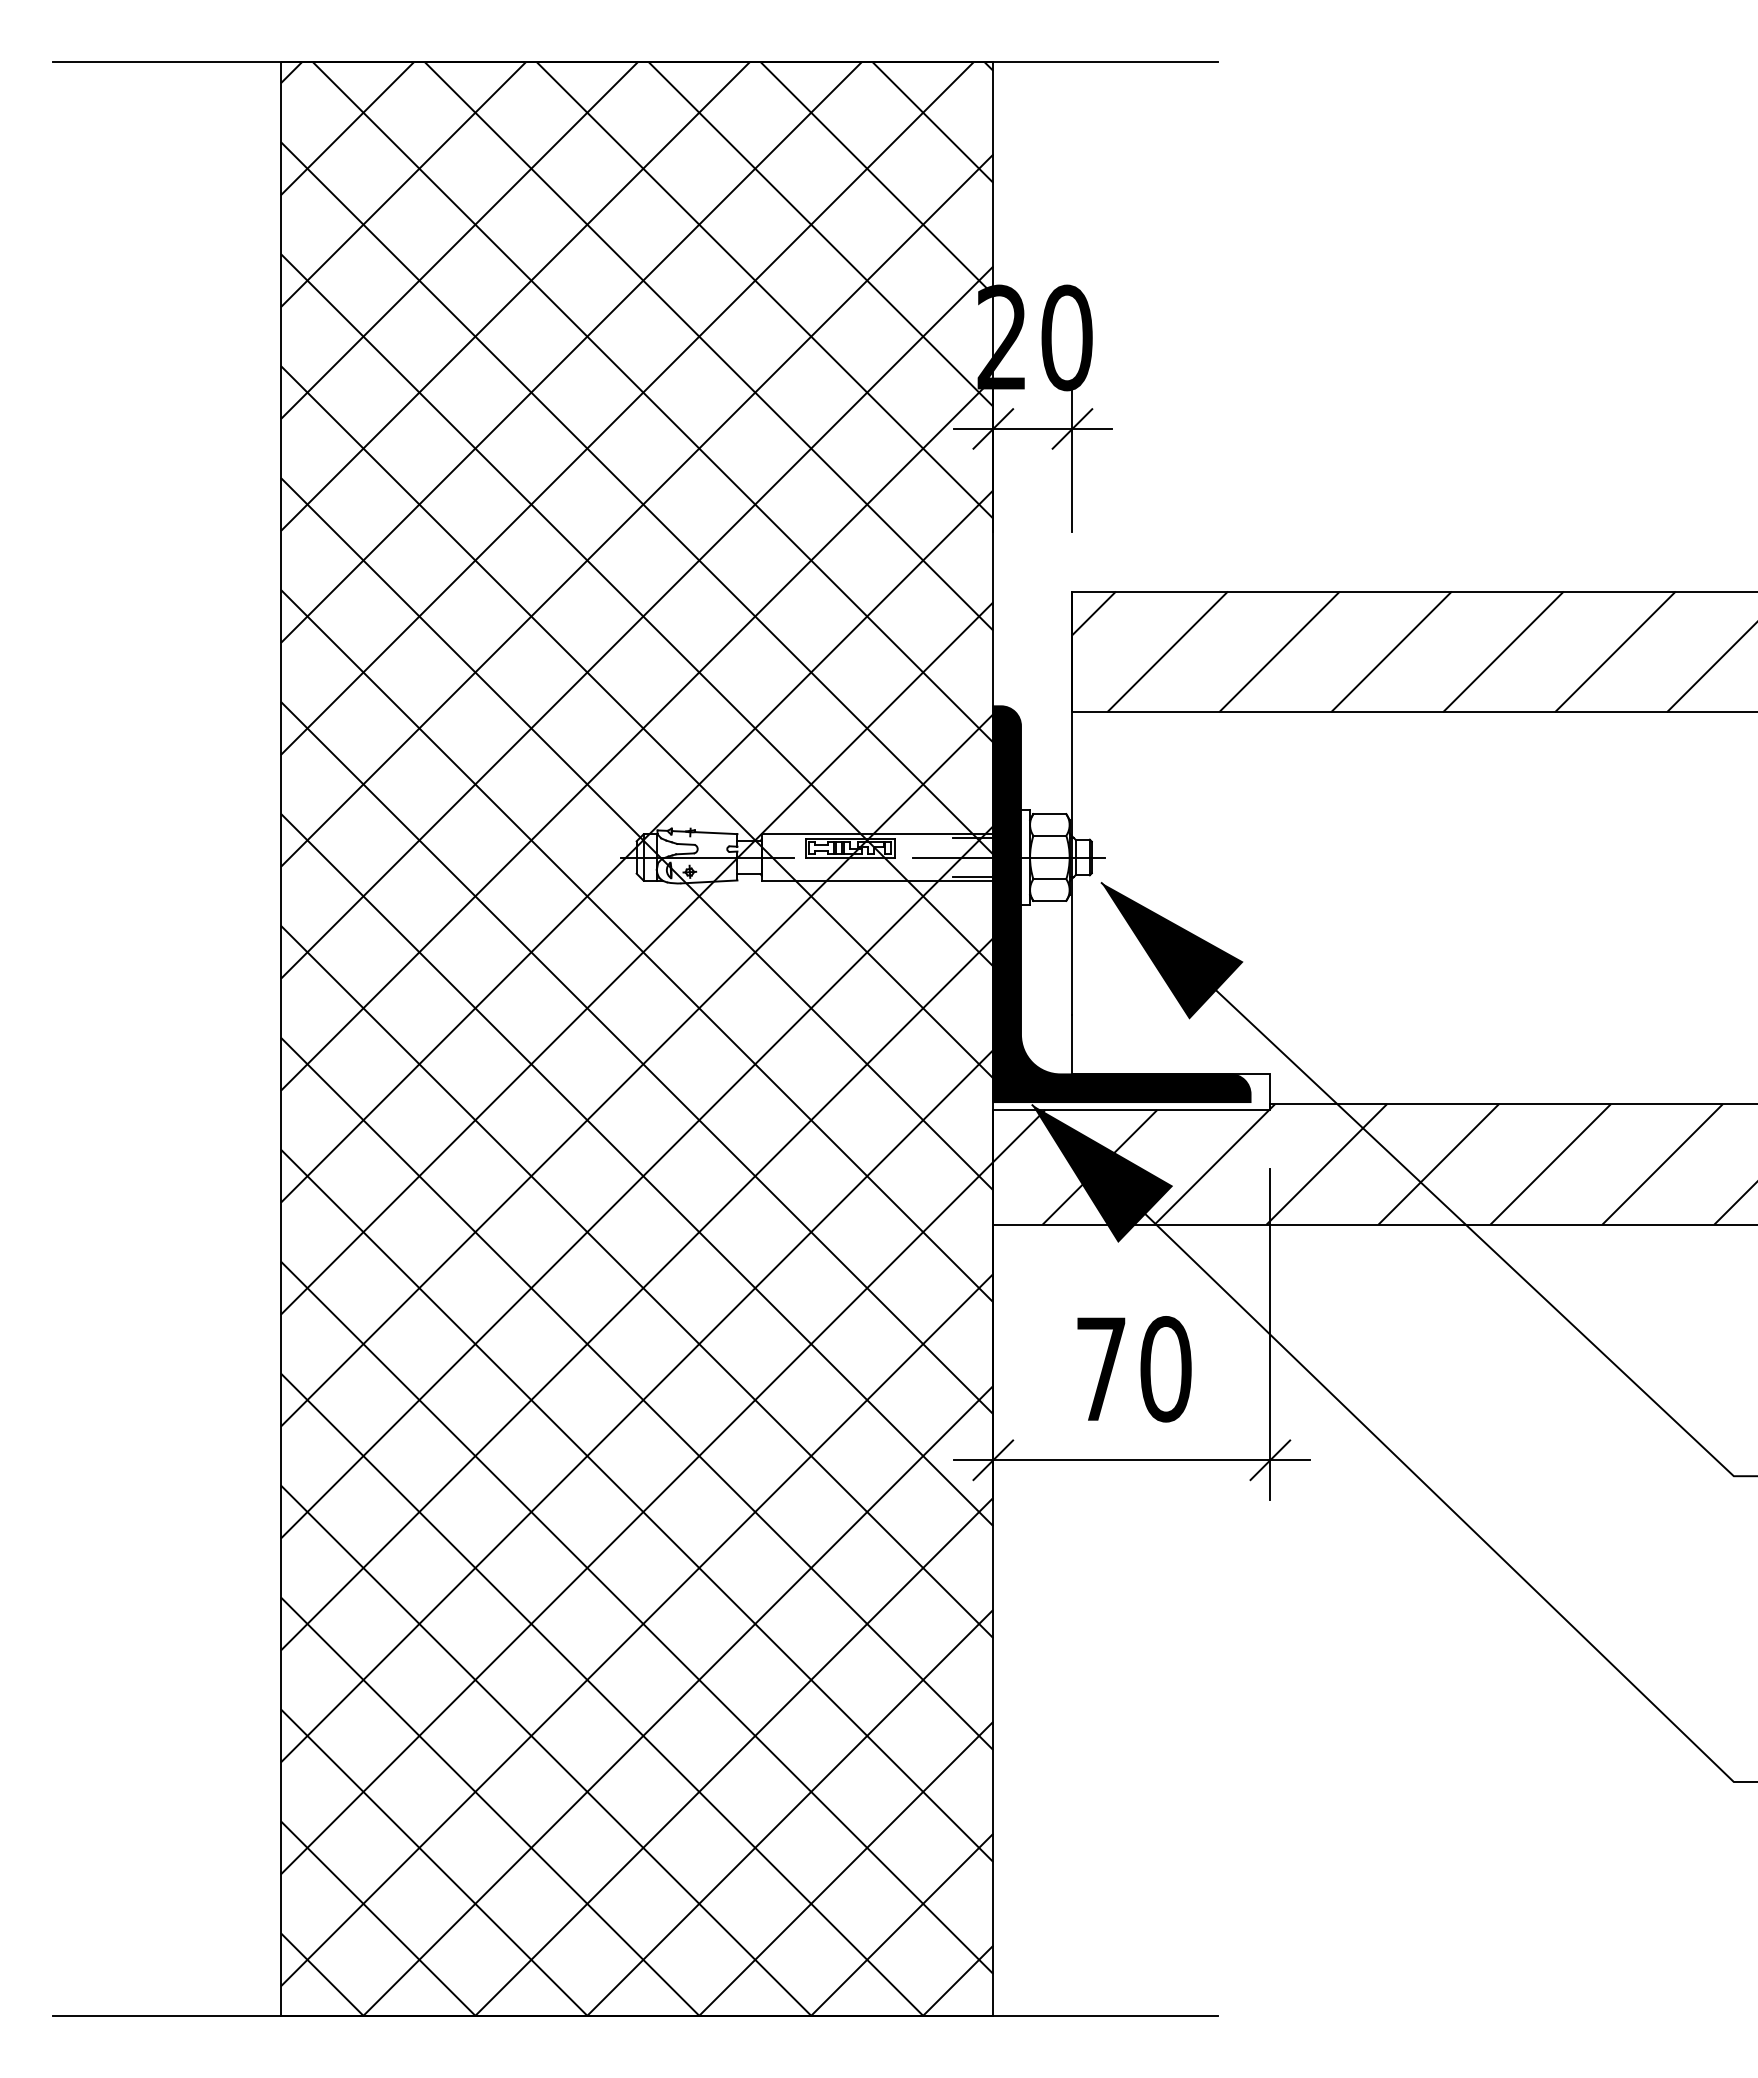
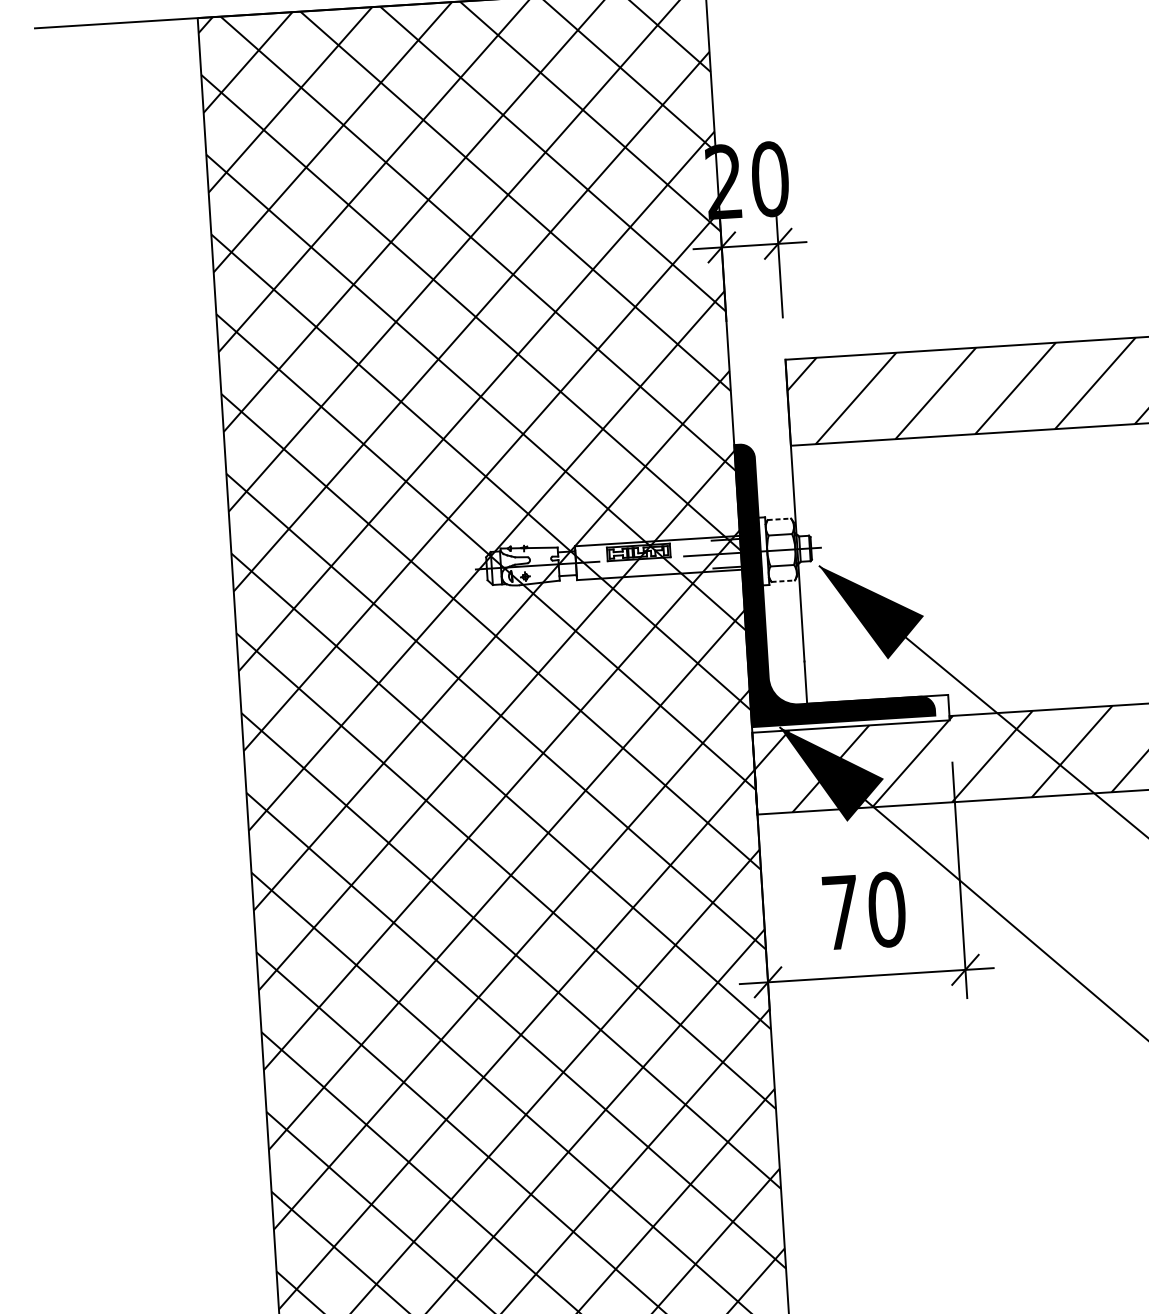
line: (1050, 814) -> (779, 519), solid -> dashed
line: (1050, 900) -> (783, 580), solid -> dashed

